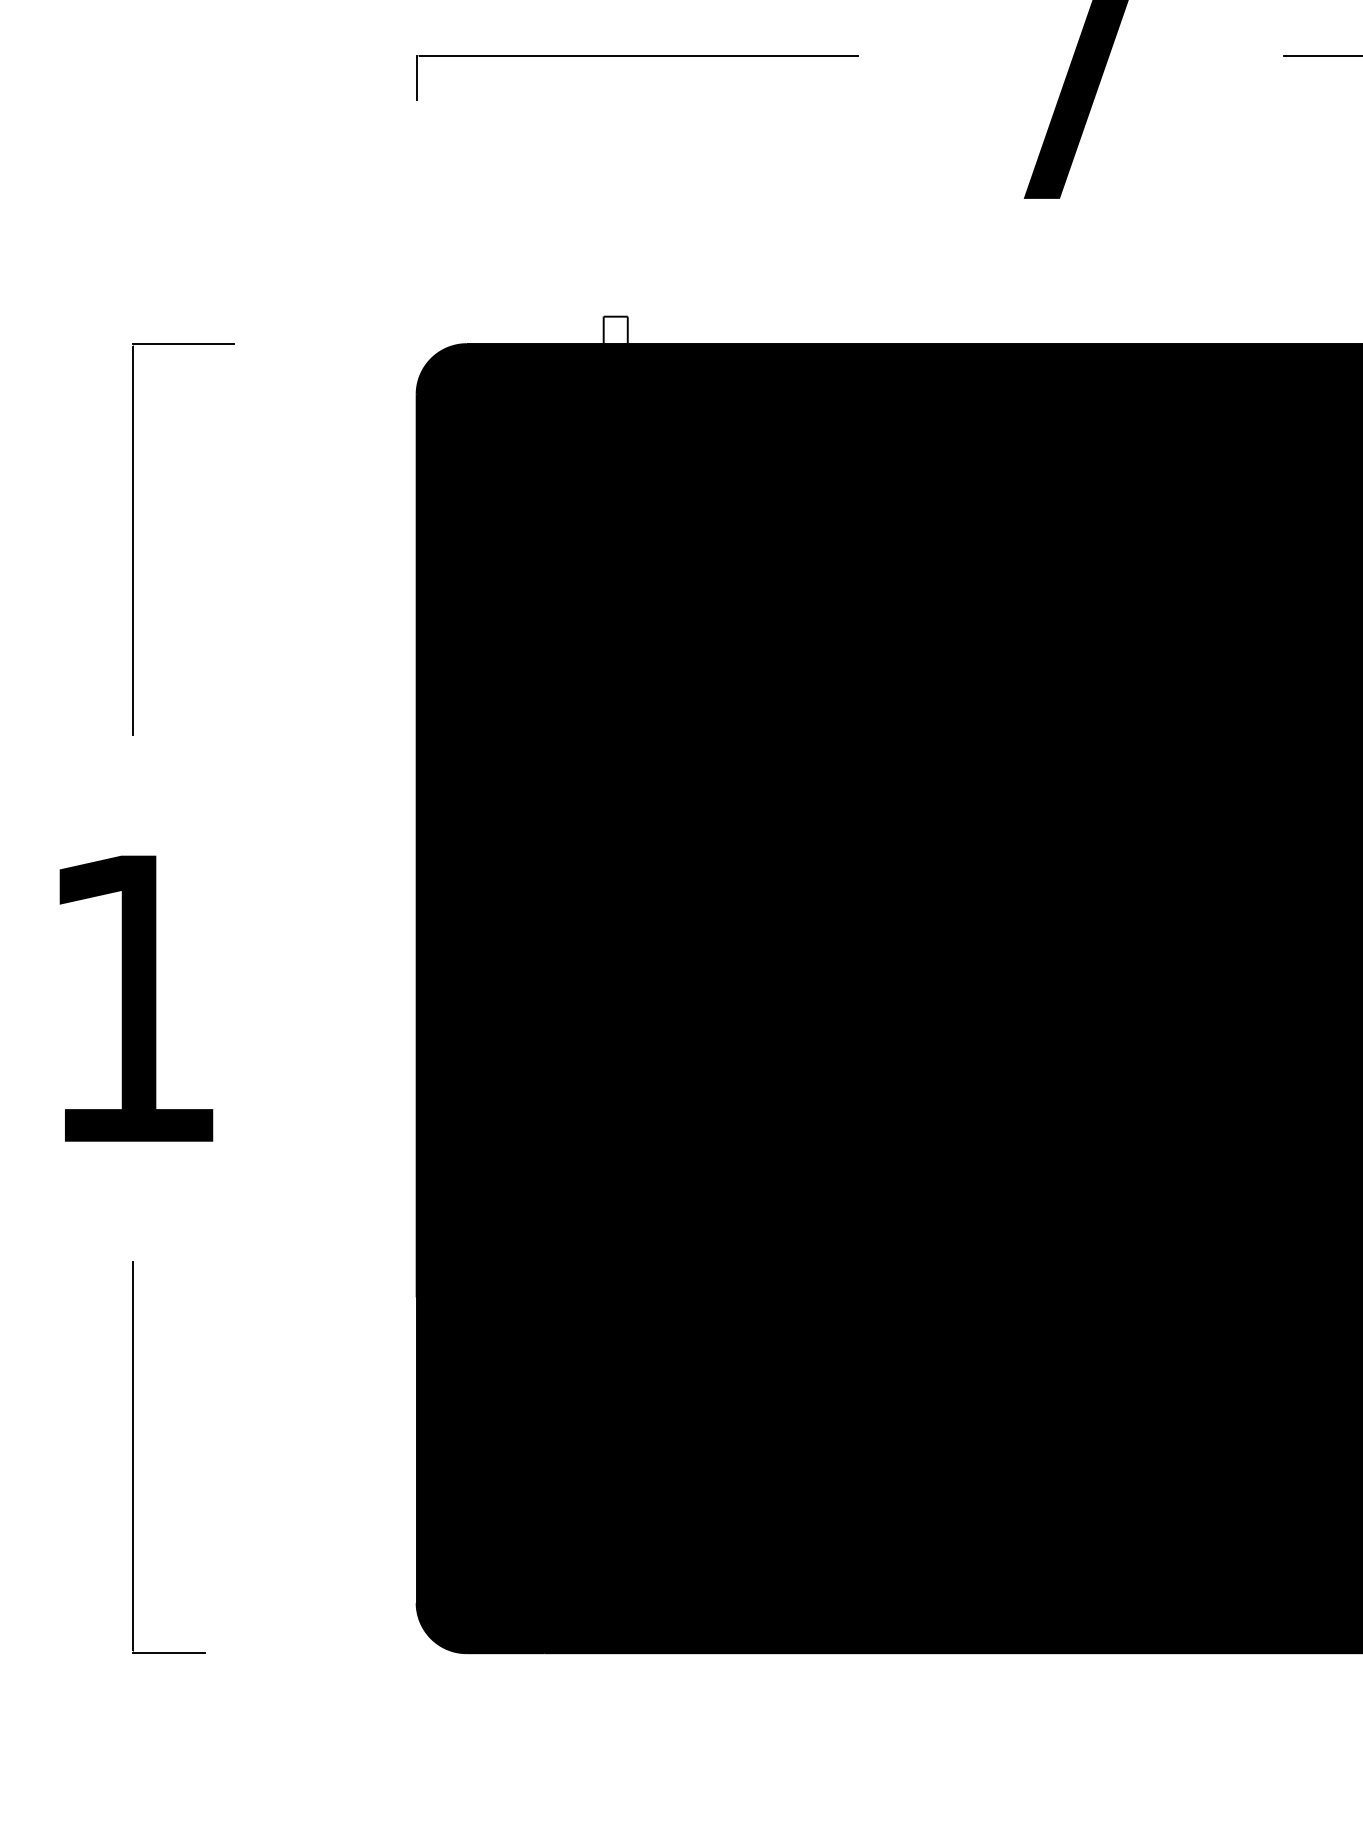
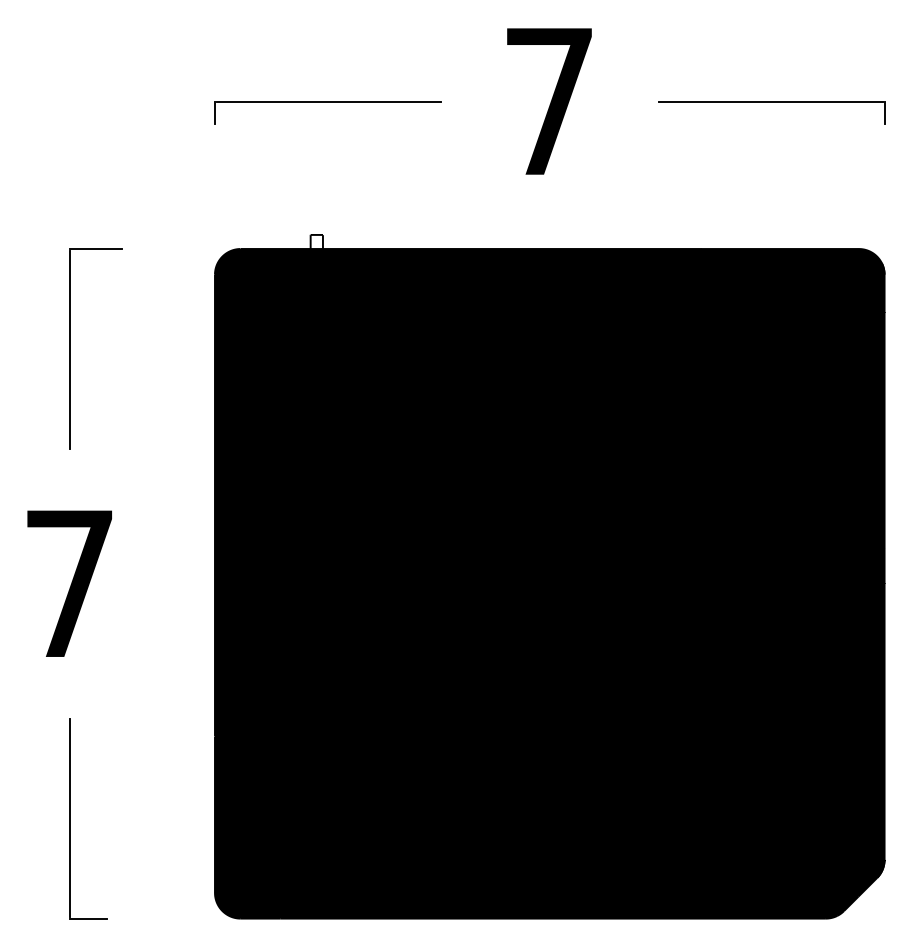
text: (132, 998) -> (69, 583), 1 -> 7

